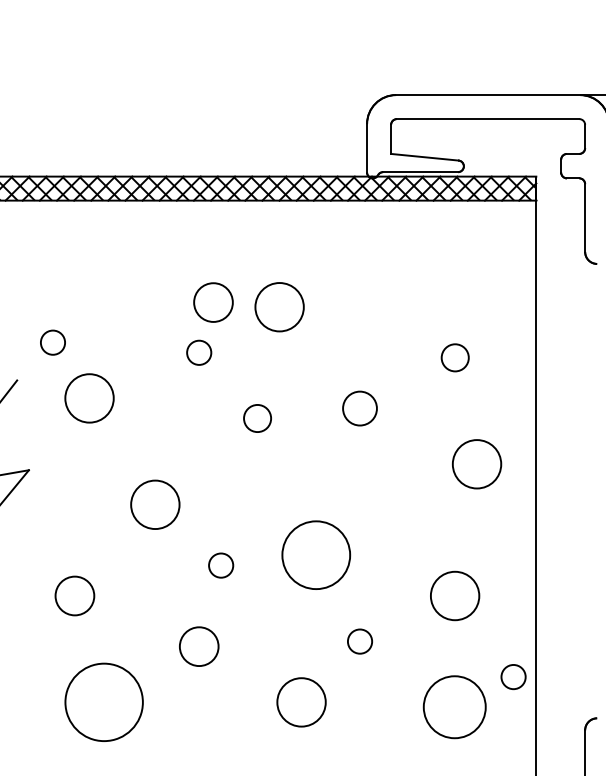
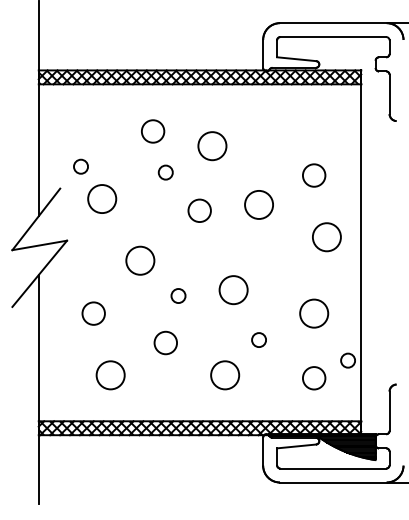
circle: (214, 302) -> (153, 131), moved
circle: (455, 357) -> (314, 175), size x1.43
circle: (359, 407) -> (258, 204), size x1.43
circle: (257, 418) -> (199, 210), size x1.43
circle: (315, 556) -> (233, 290), size x0.71
circle: (103, 702) -> (110, 375), size x0.62
circle: (455, 707) -> (314, 378), size x0.62

